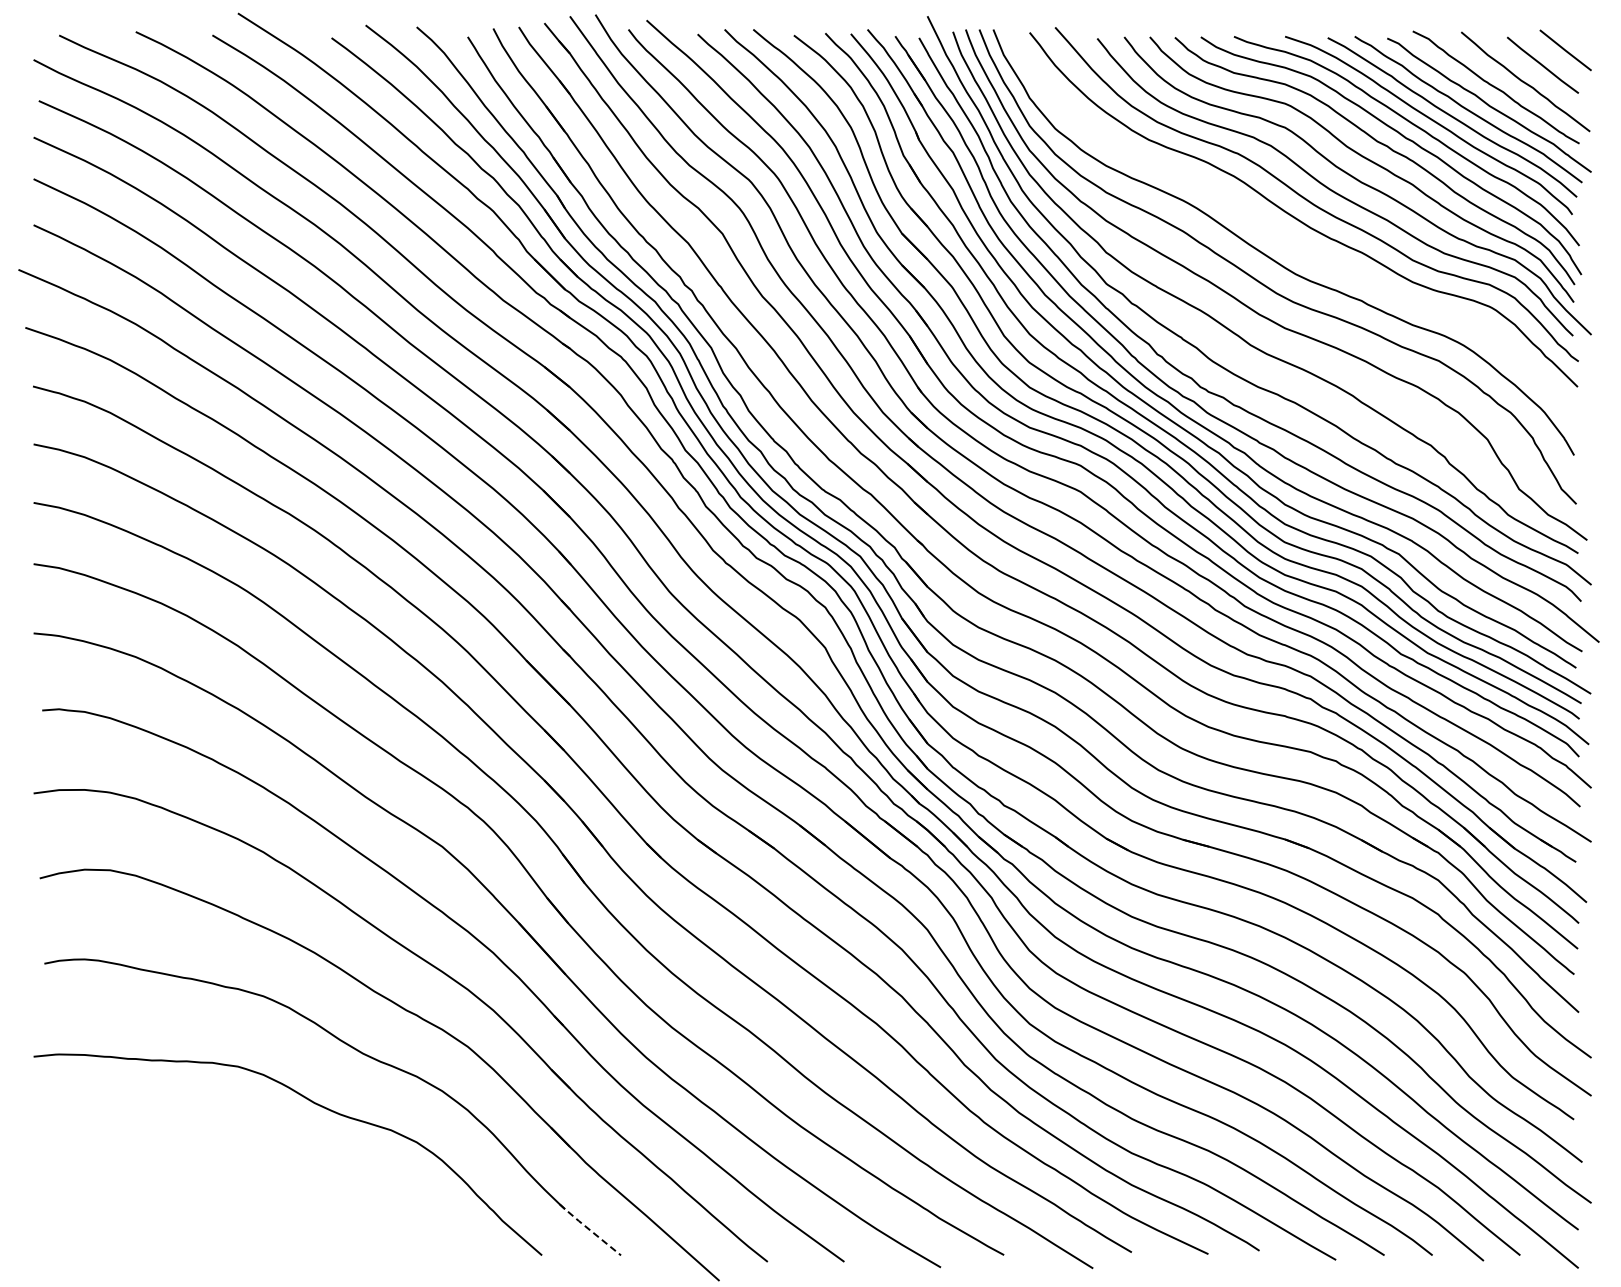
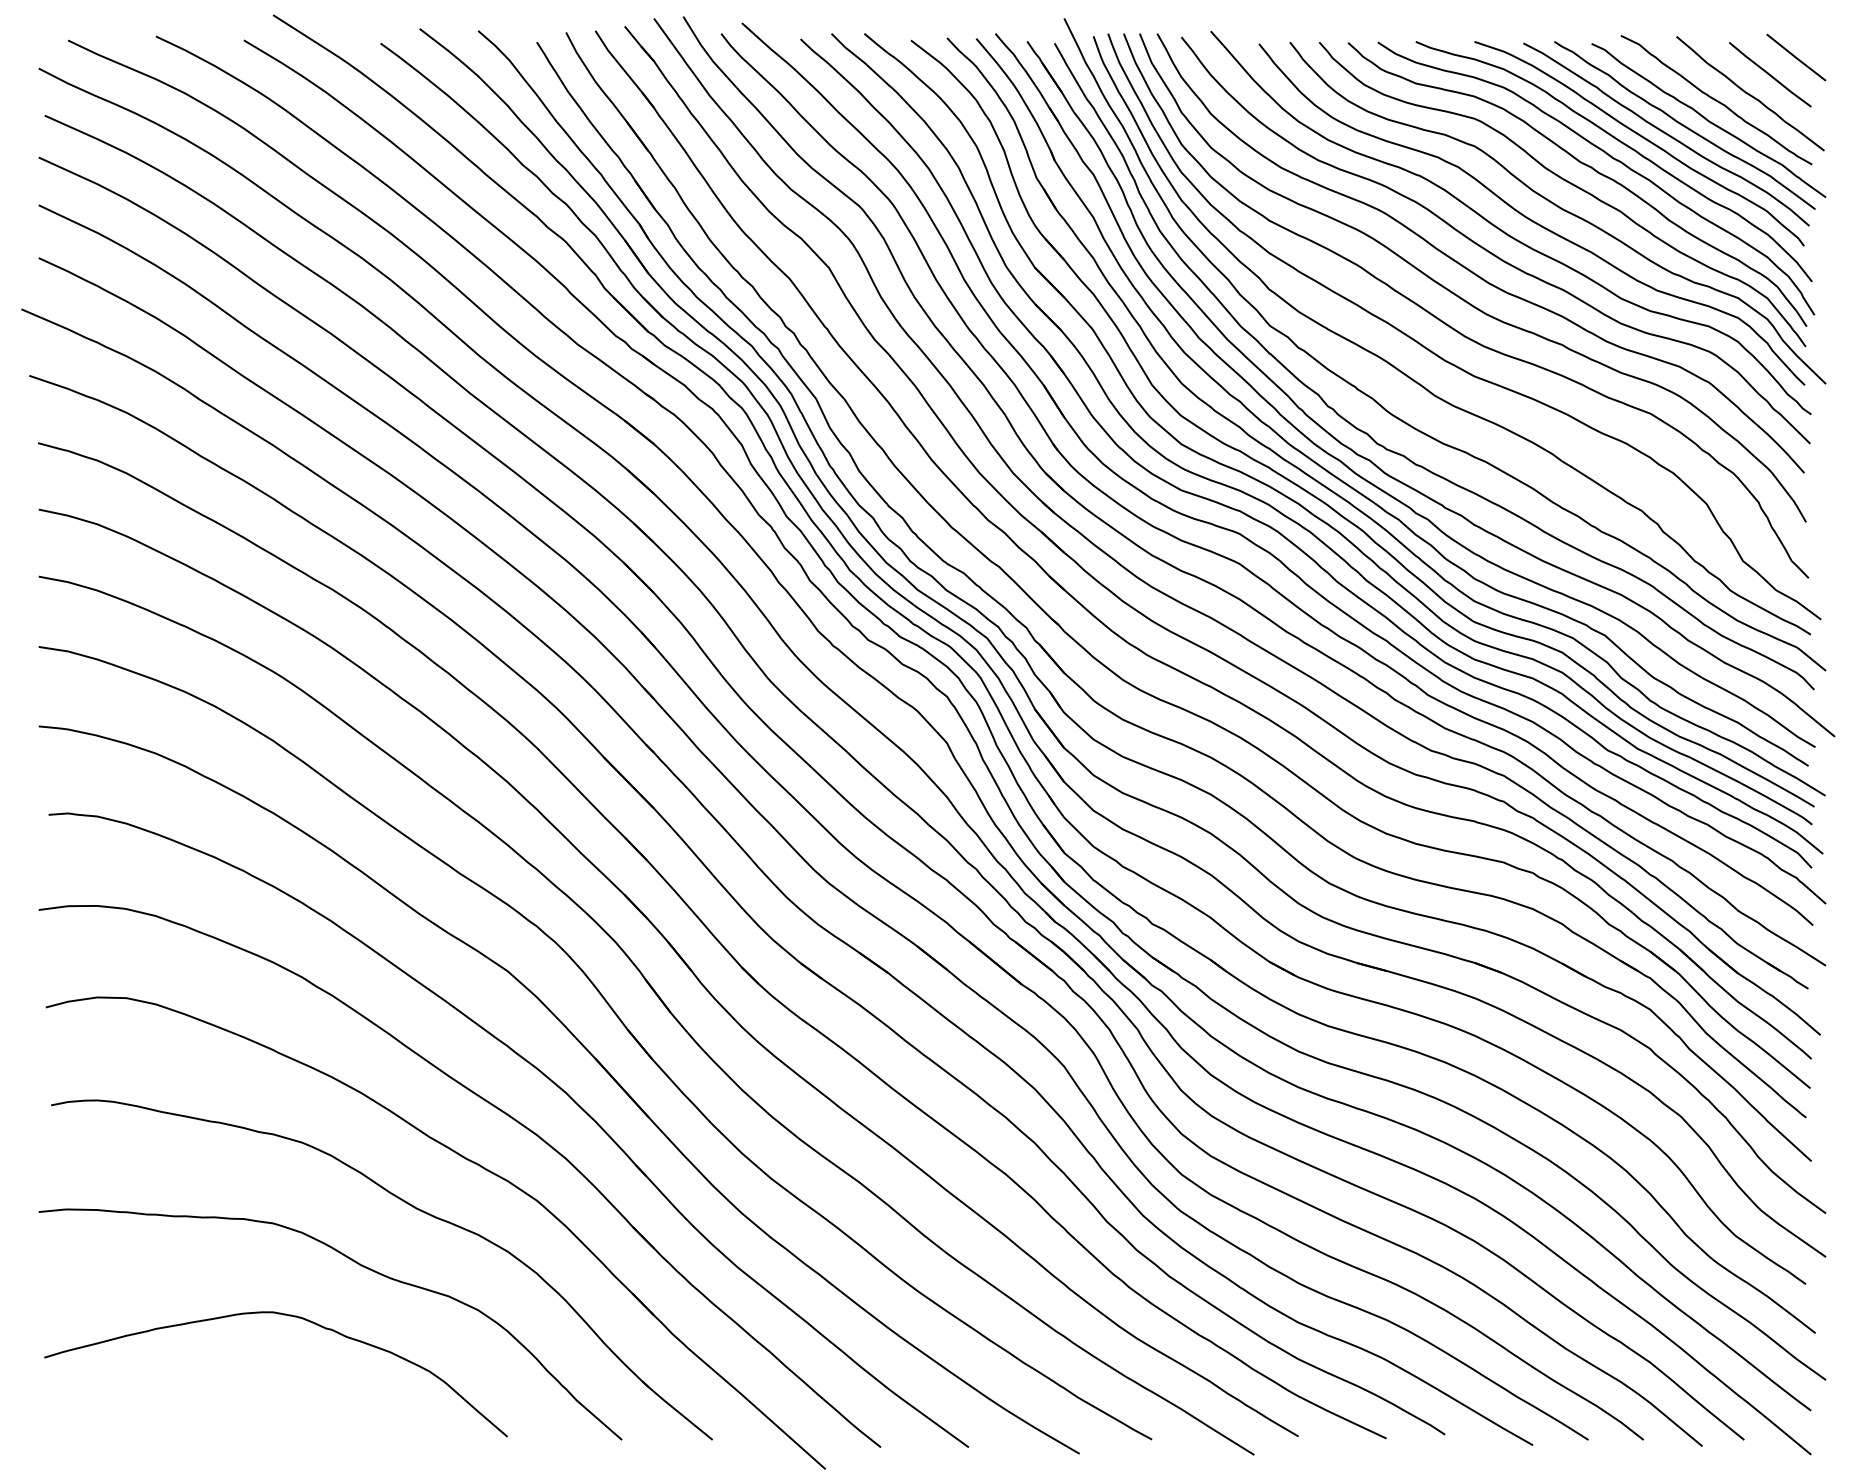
curve: (1280, 234) -> (1469, 268), added
curve: (249, 1147) -> (286, 1316), added
line: (588, 1229) -> (675, 1410), dashed -> solid

